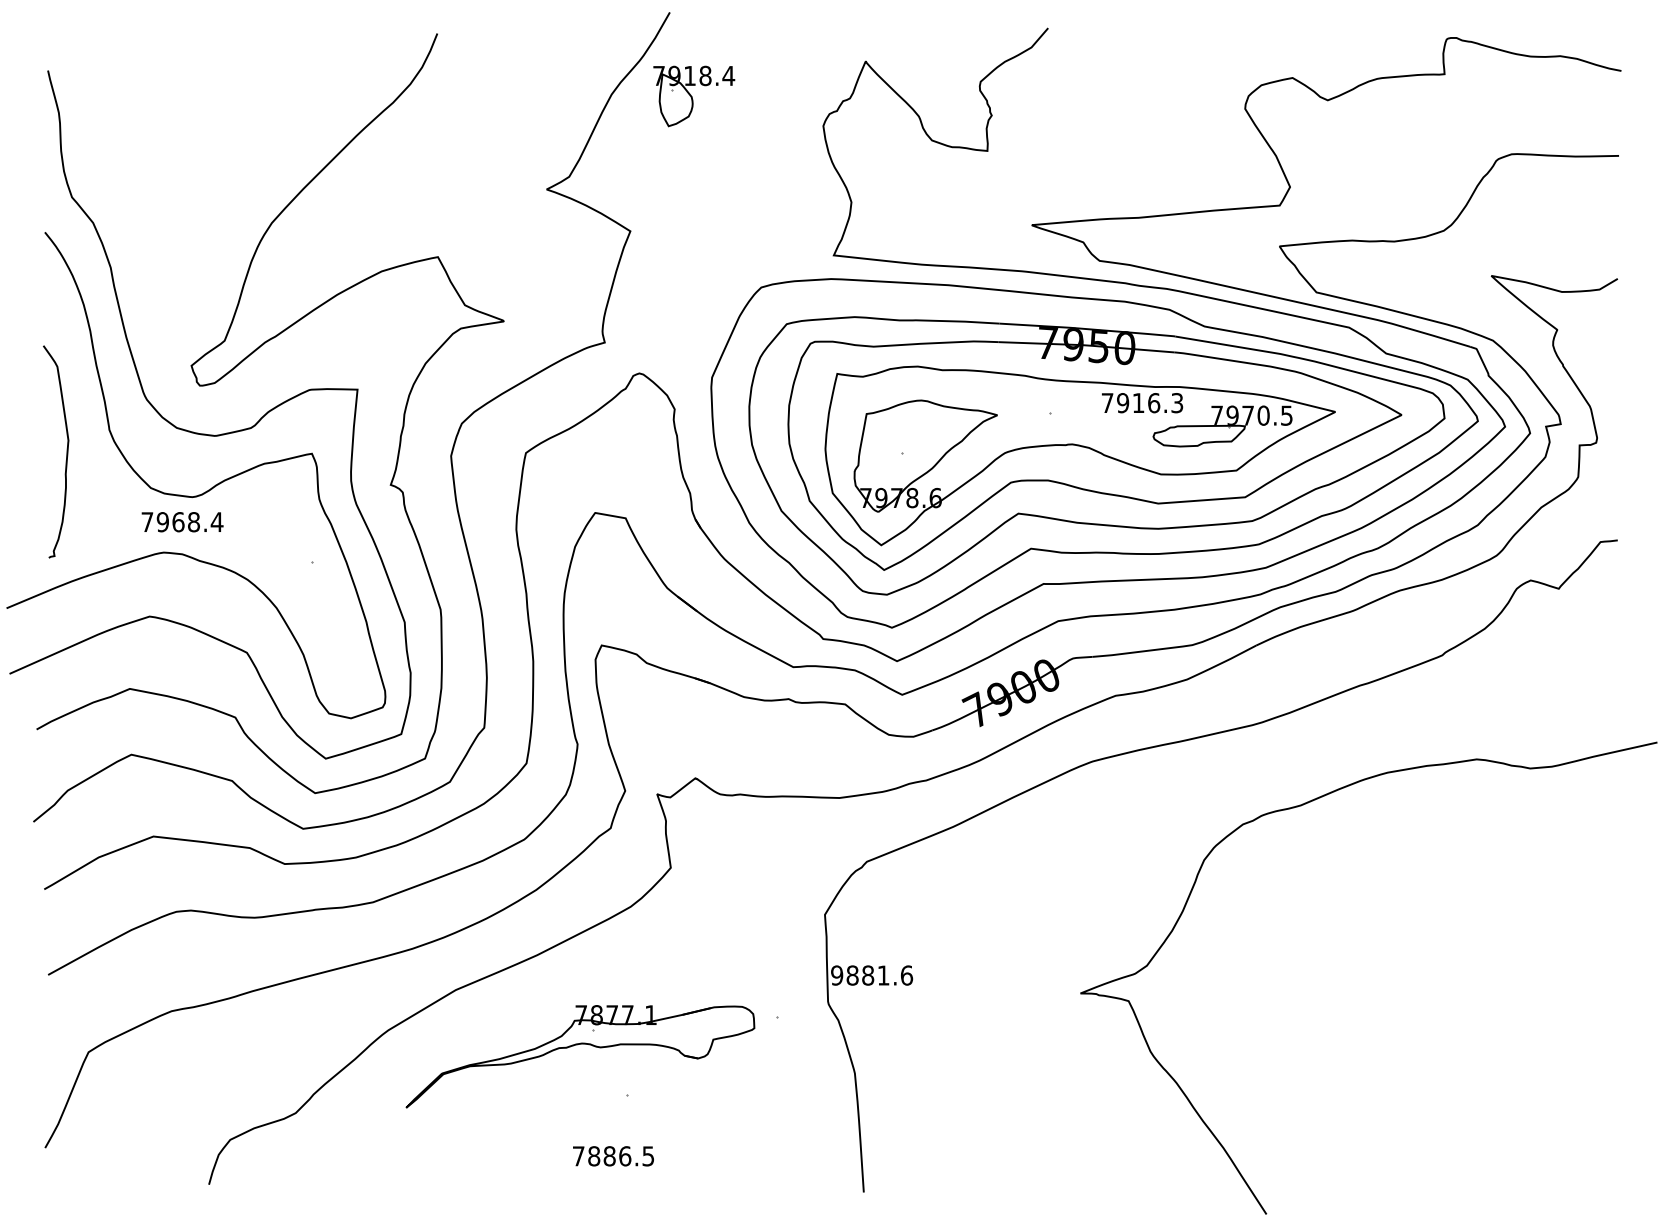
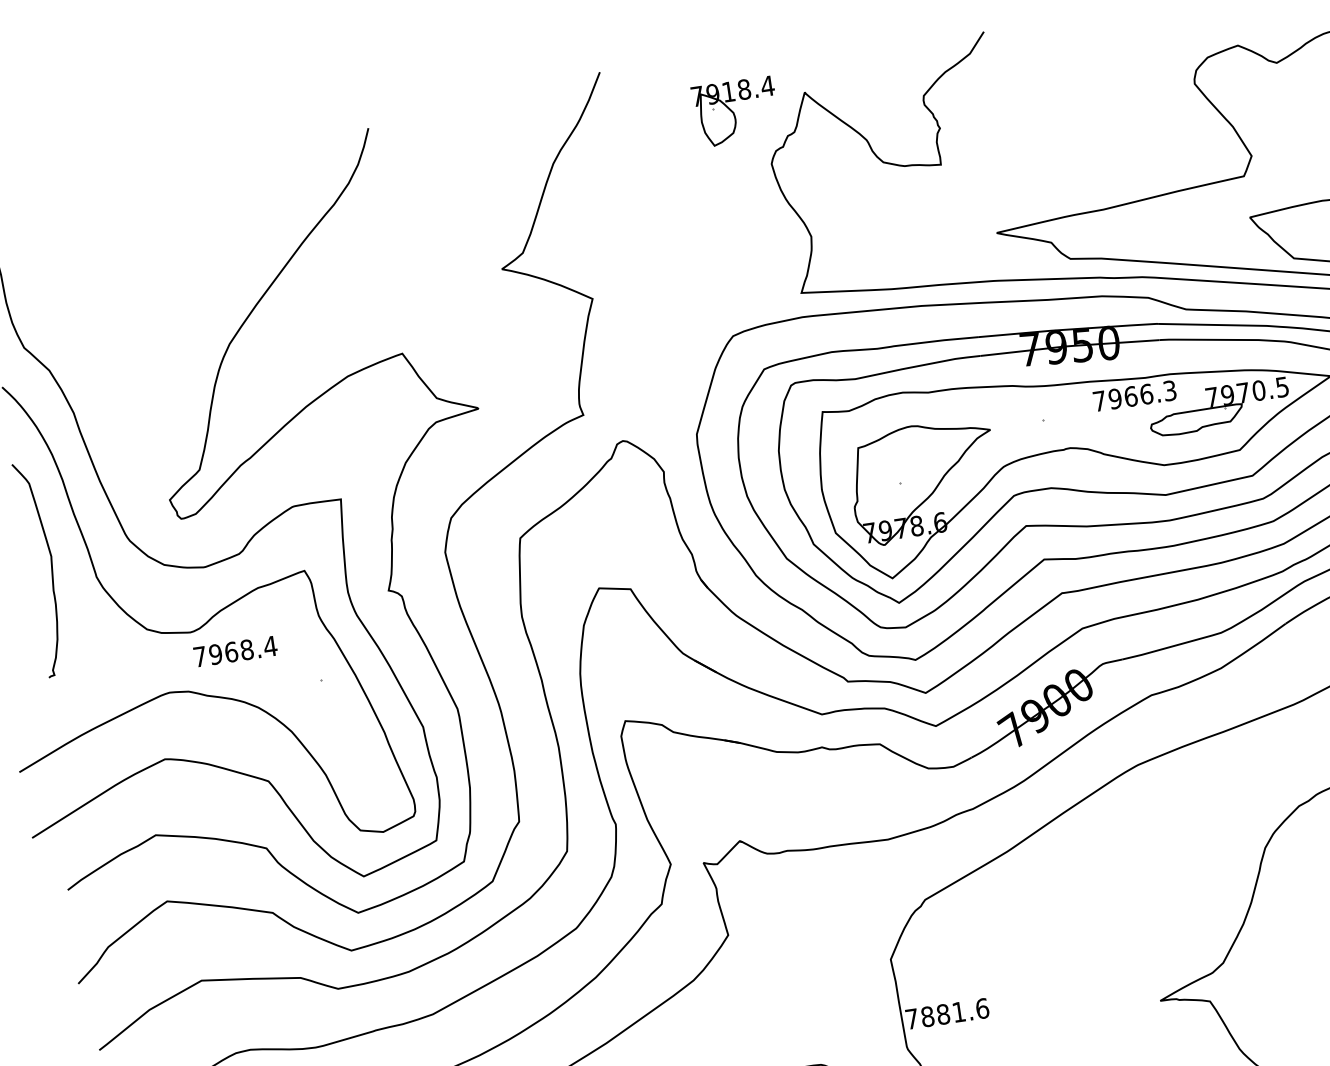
part: (694, 96) -> (736, 111), moved
text: (1138, 403) -> (1130, 396), 7916.3 -> 7966.3
curve: (66, 451) -> (50, 567), moved
text: (182, 522) -> (235, 651), moved
text: (837, 975) -> (912, 1018), 9881.6 -> 7881.6

